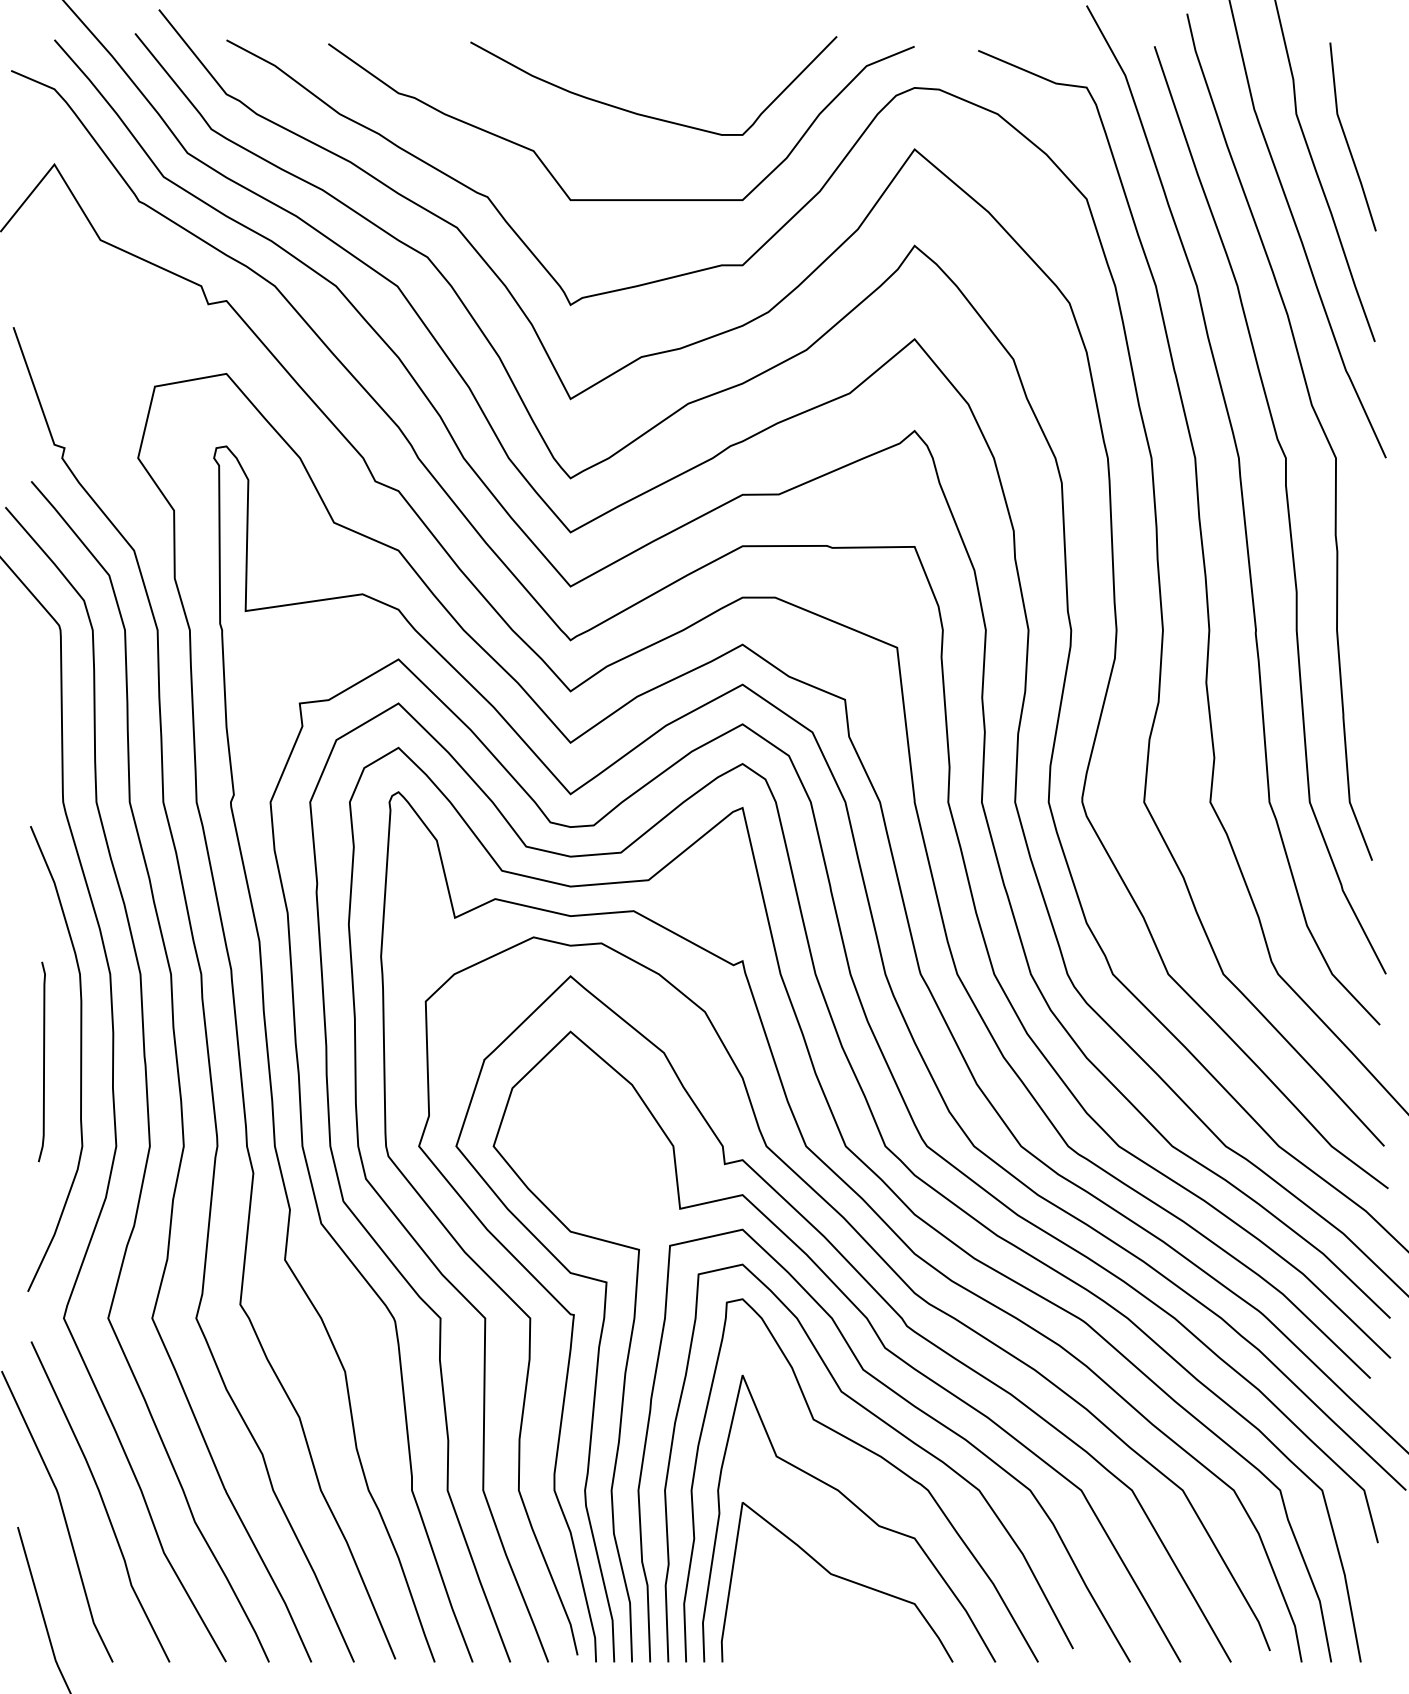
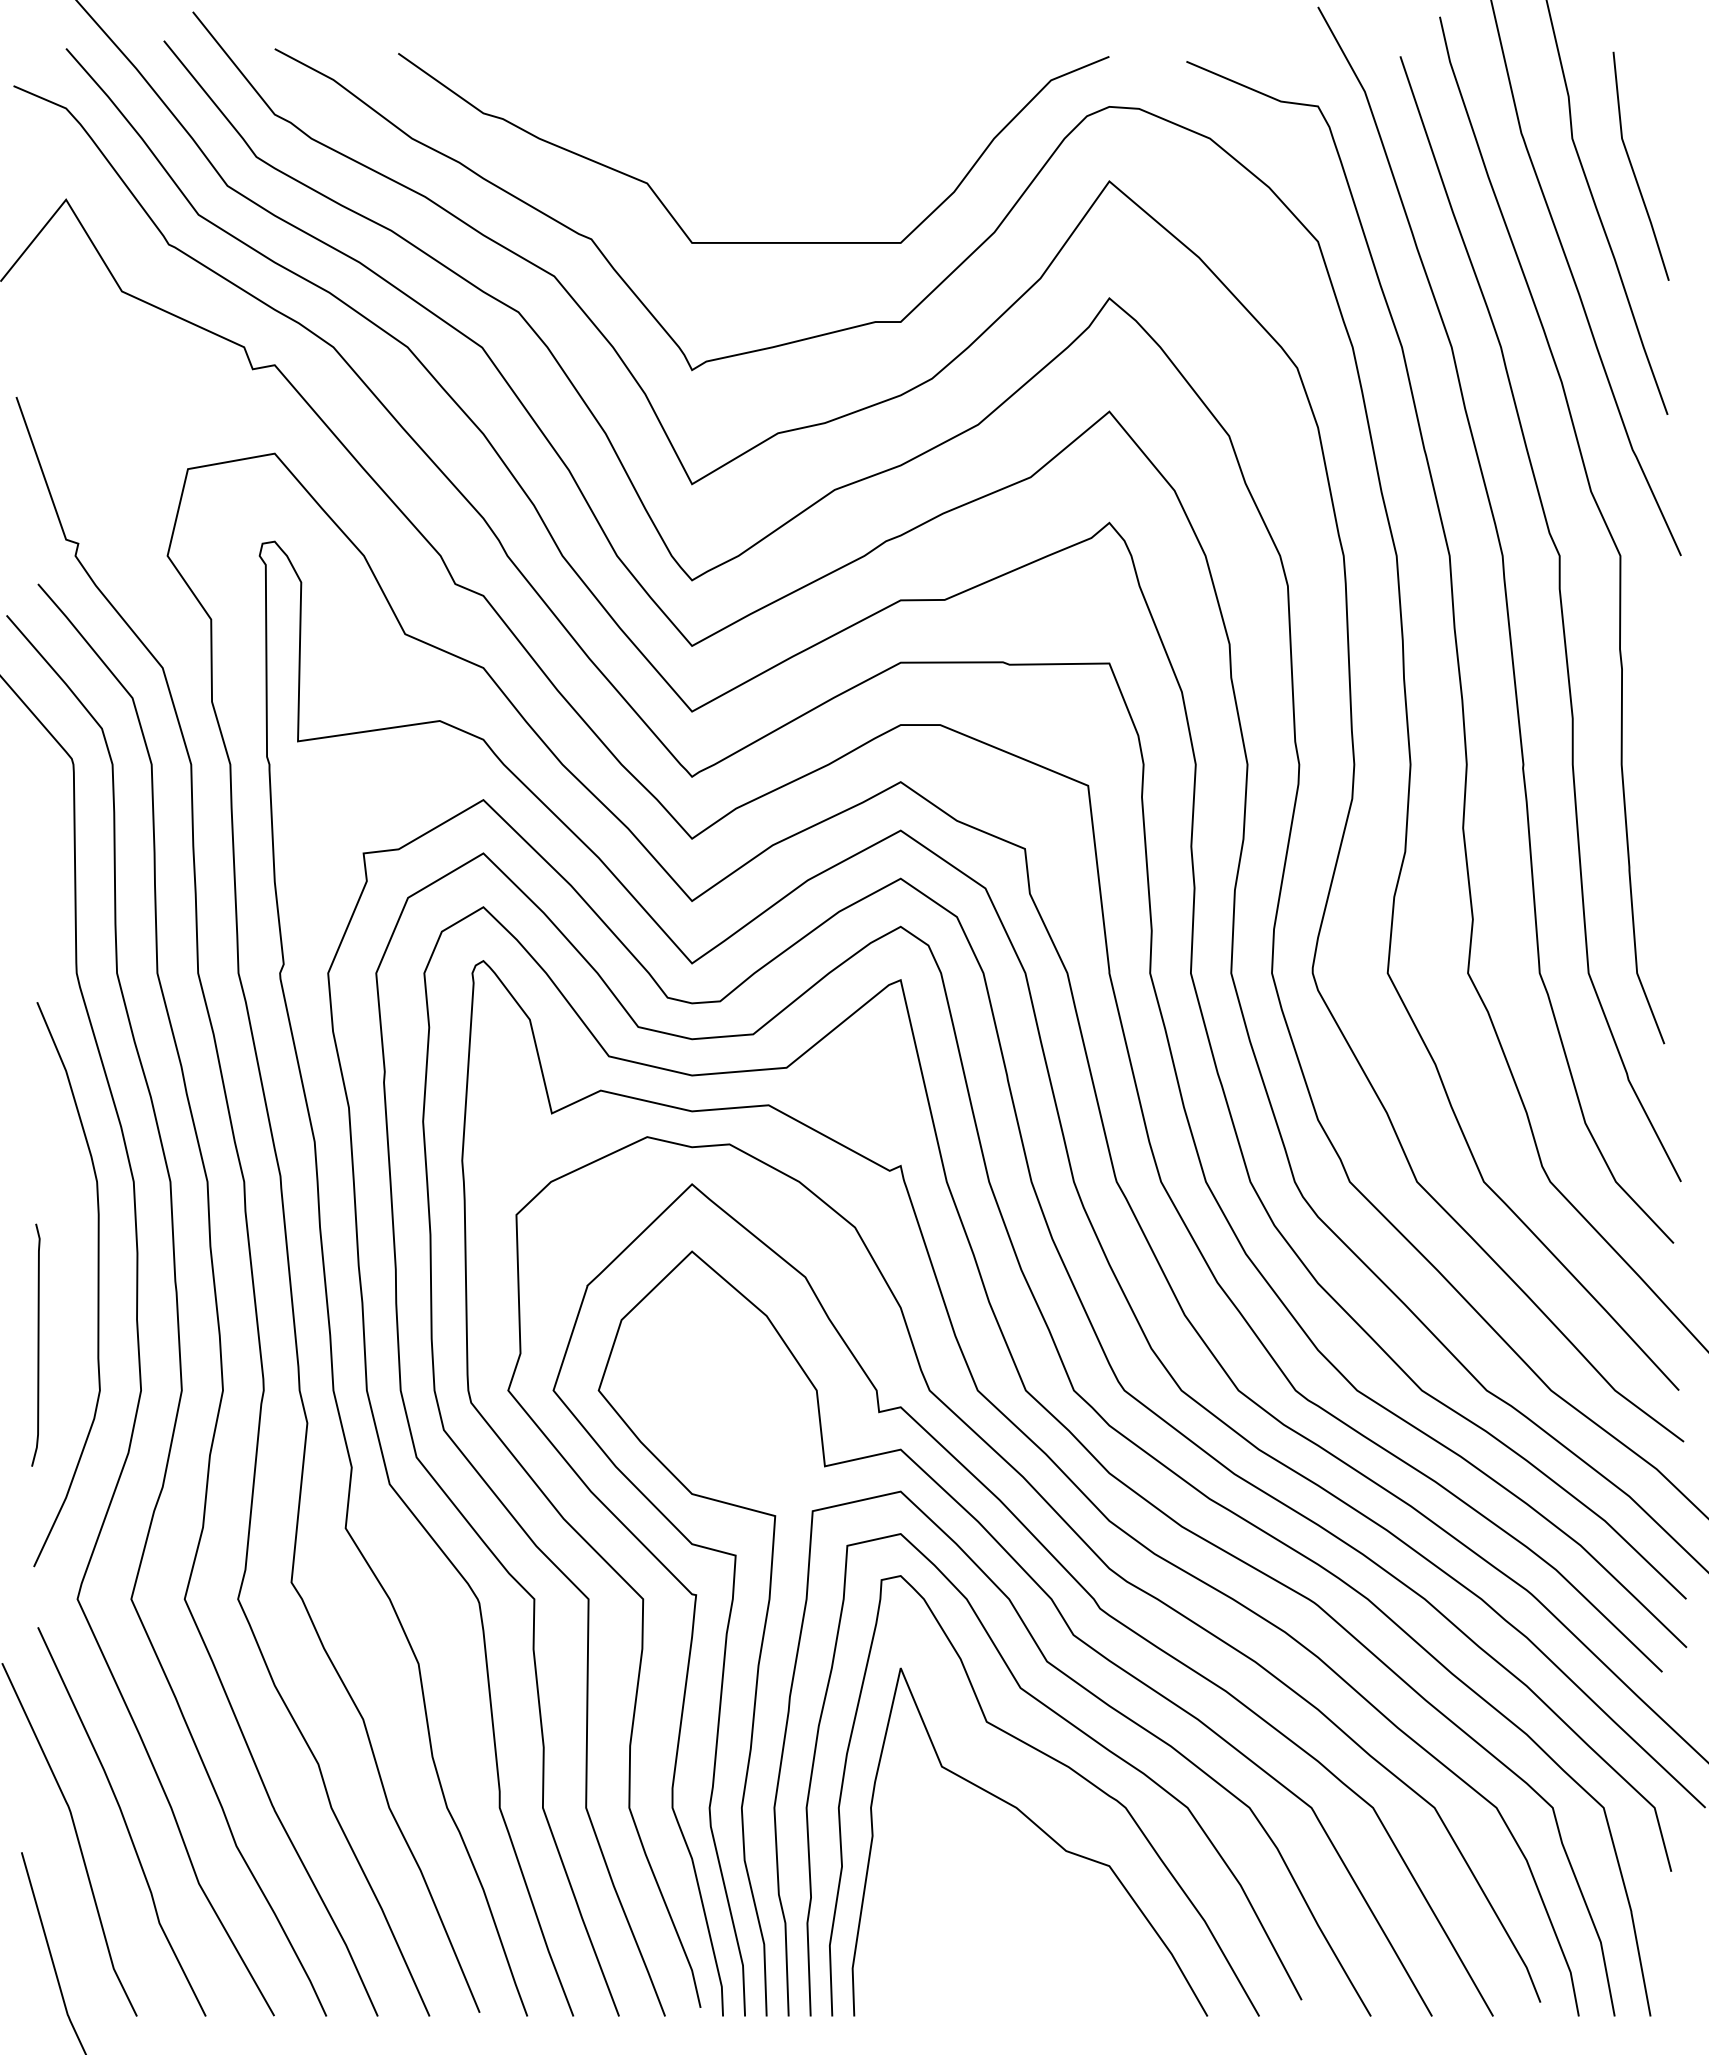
curve: (647, 115) -> (785, 140), removed
curve: (43, 1061) -> (37, 1344), moved
curve: (839, 1578) -> (1018, 1914), removed

